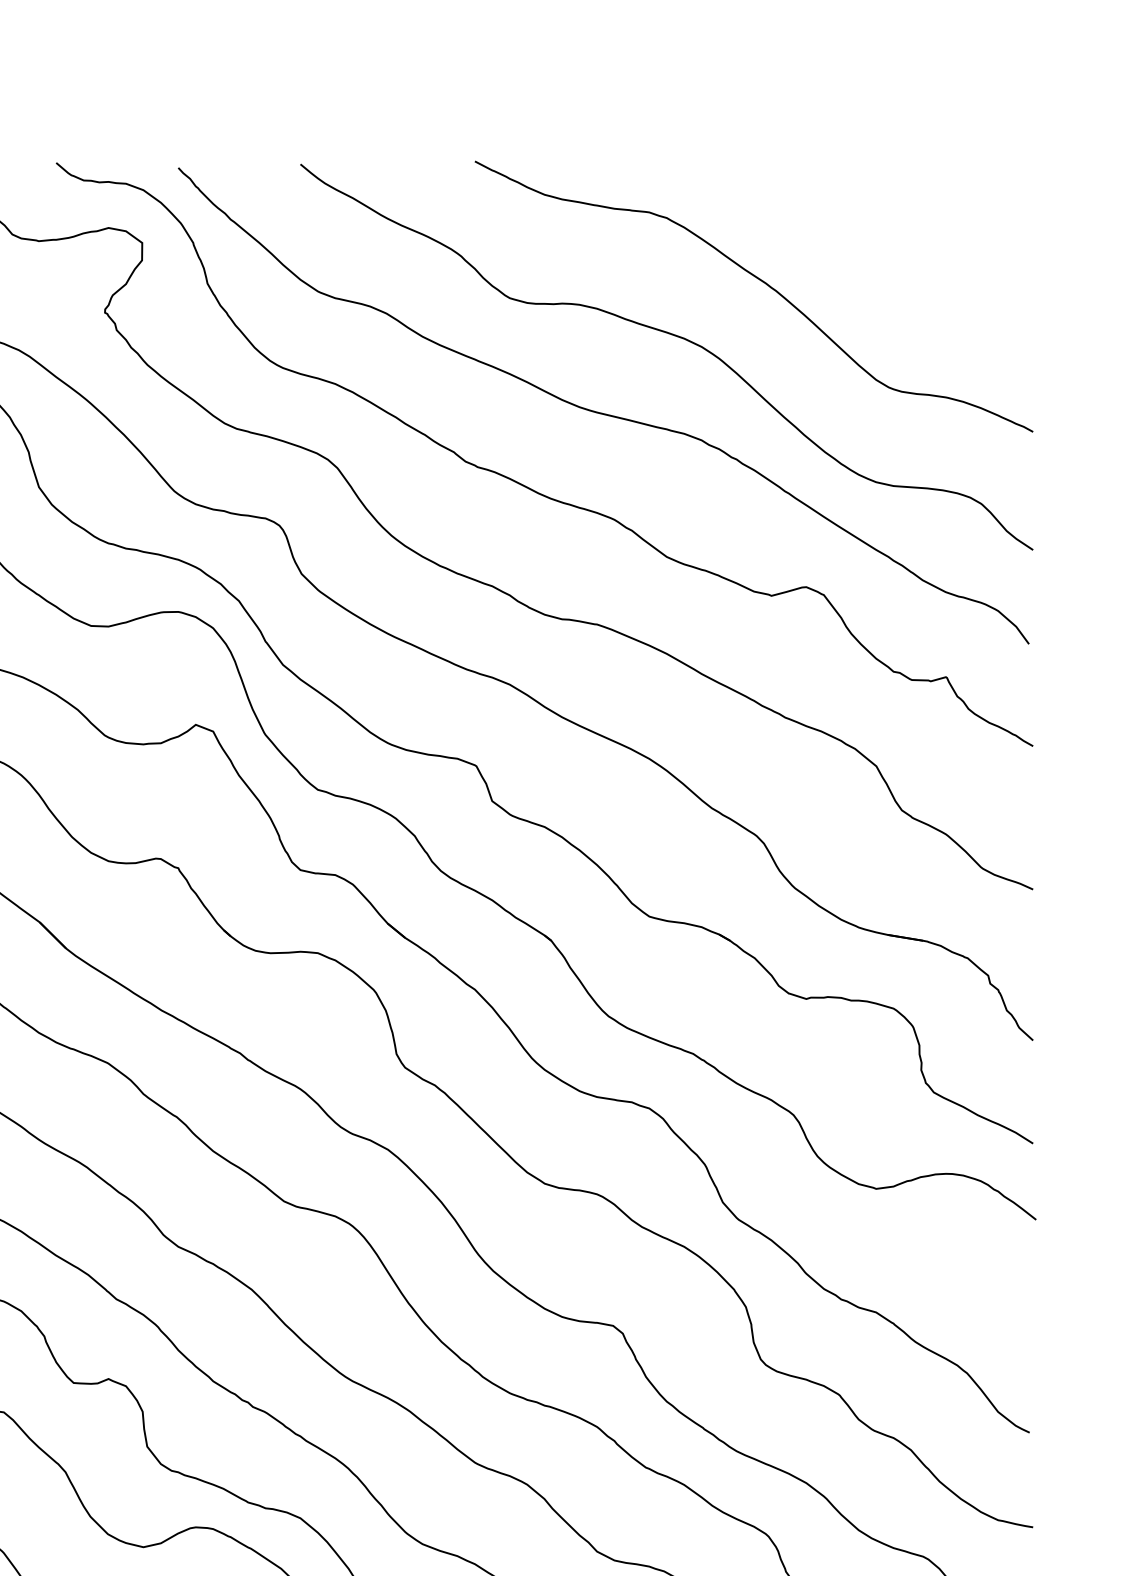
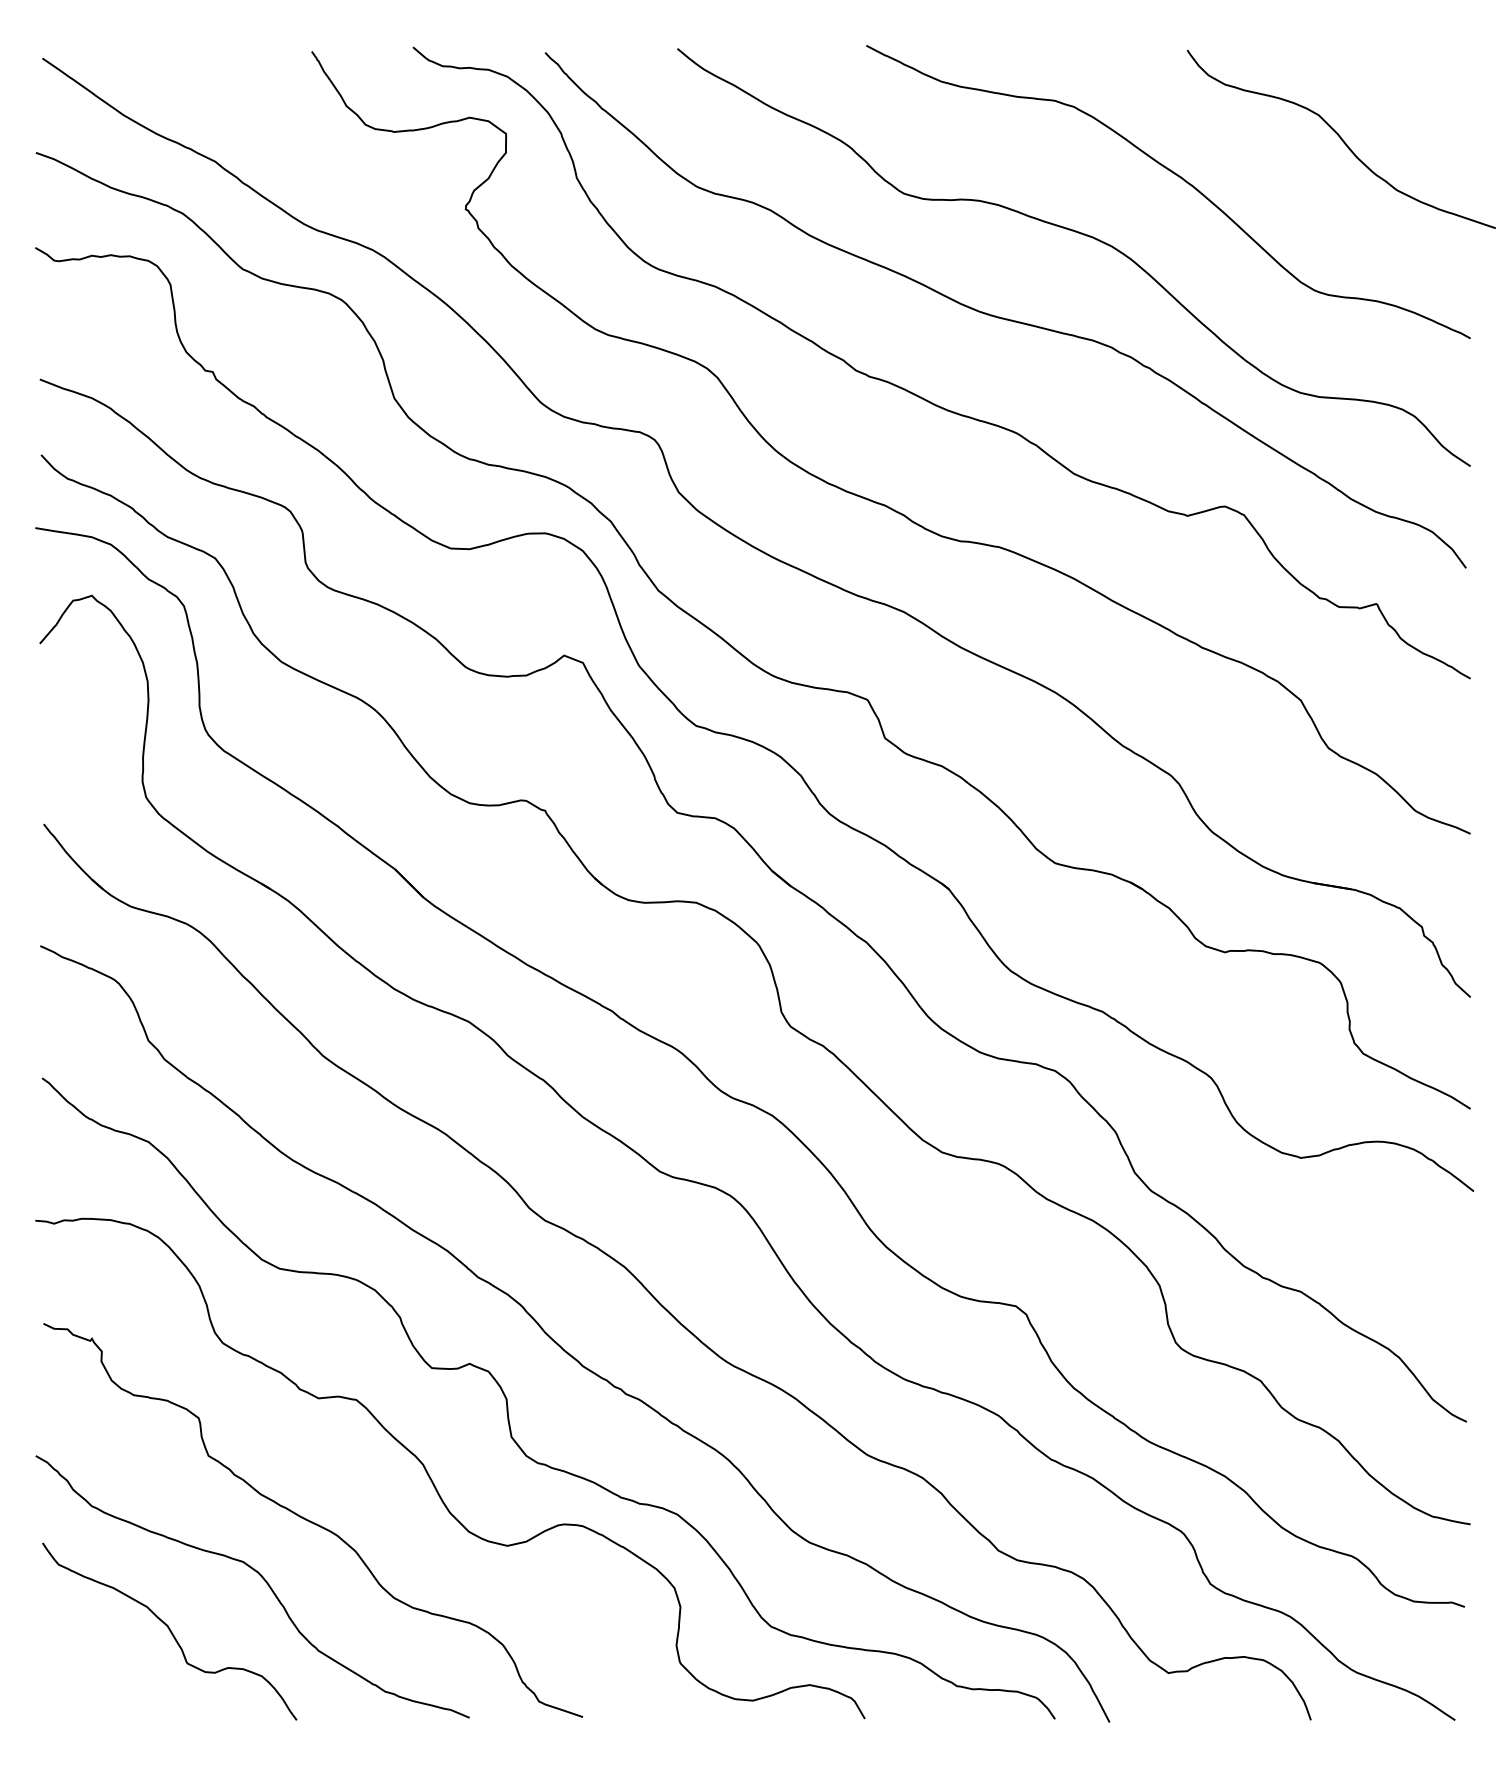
curve: (912, 248) -> (1340, 139), added

